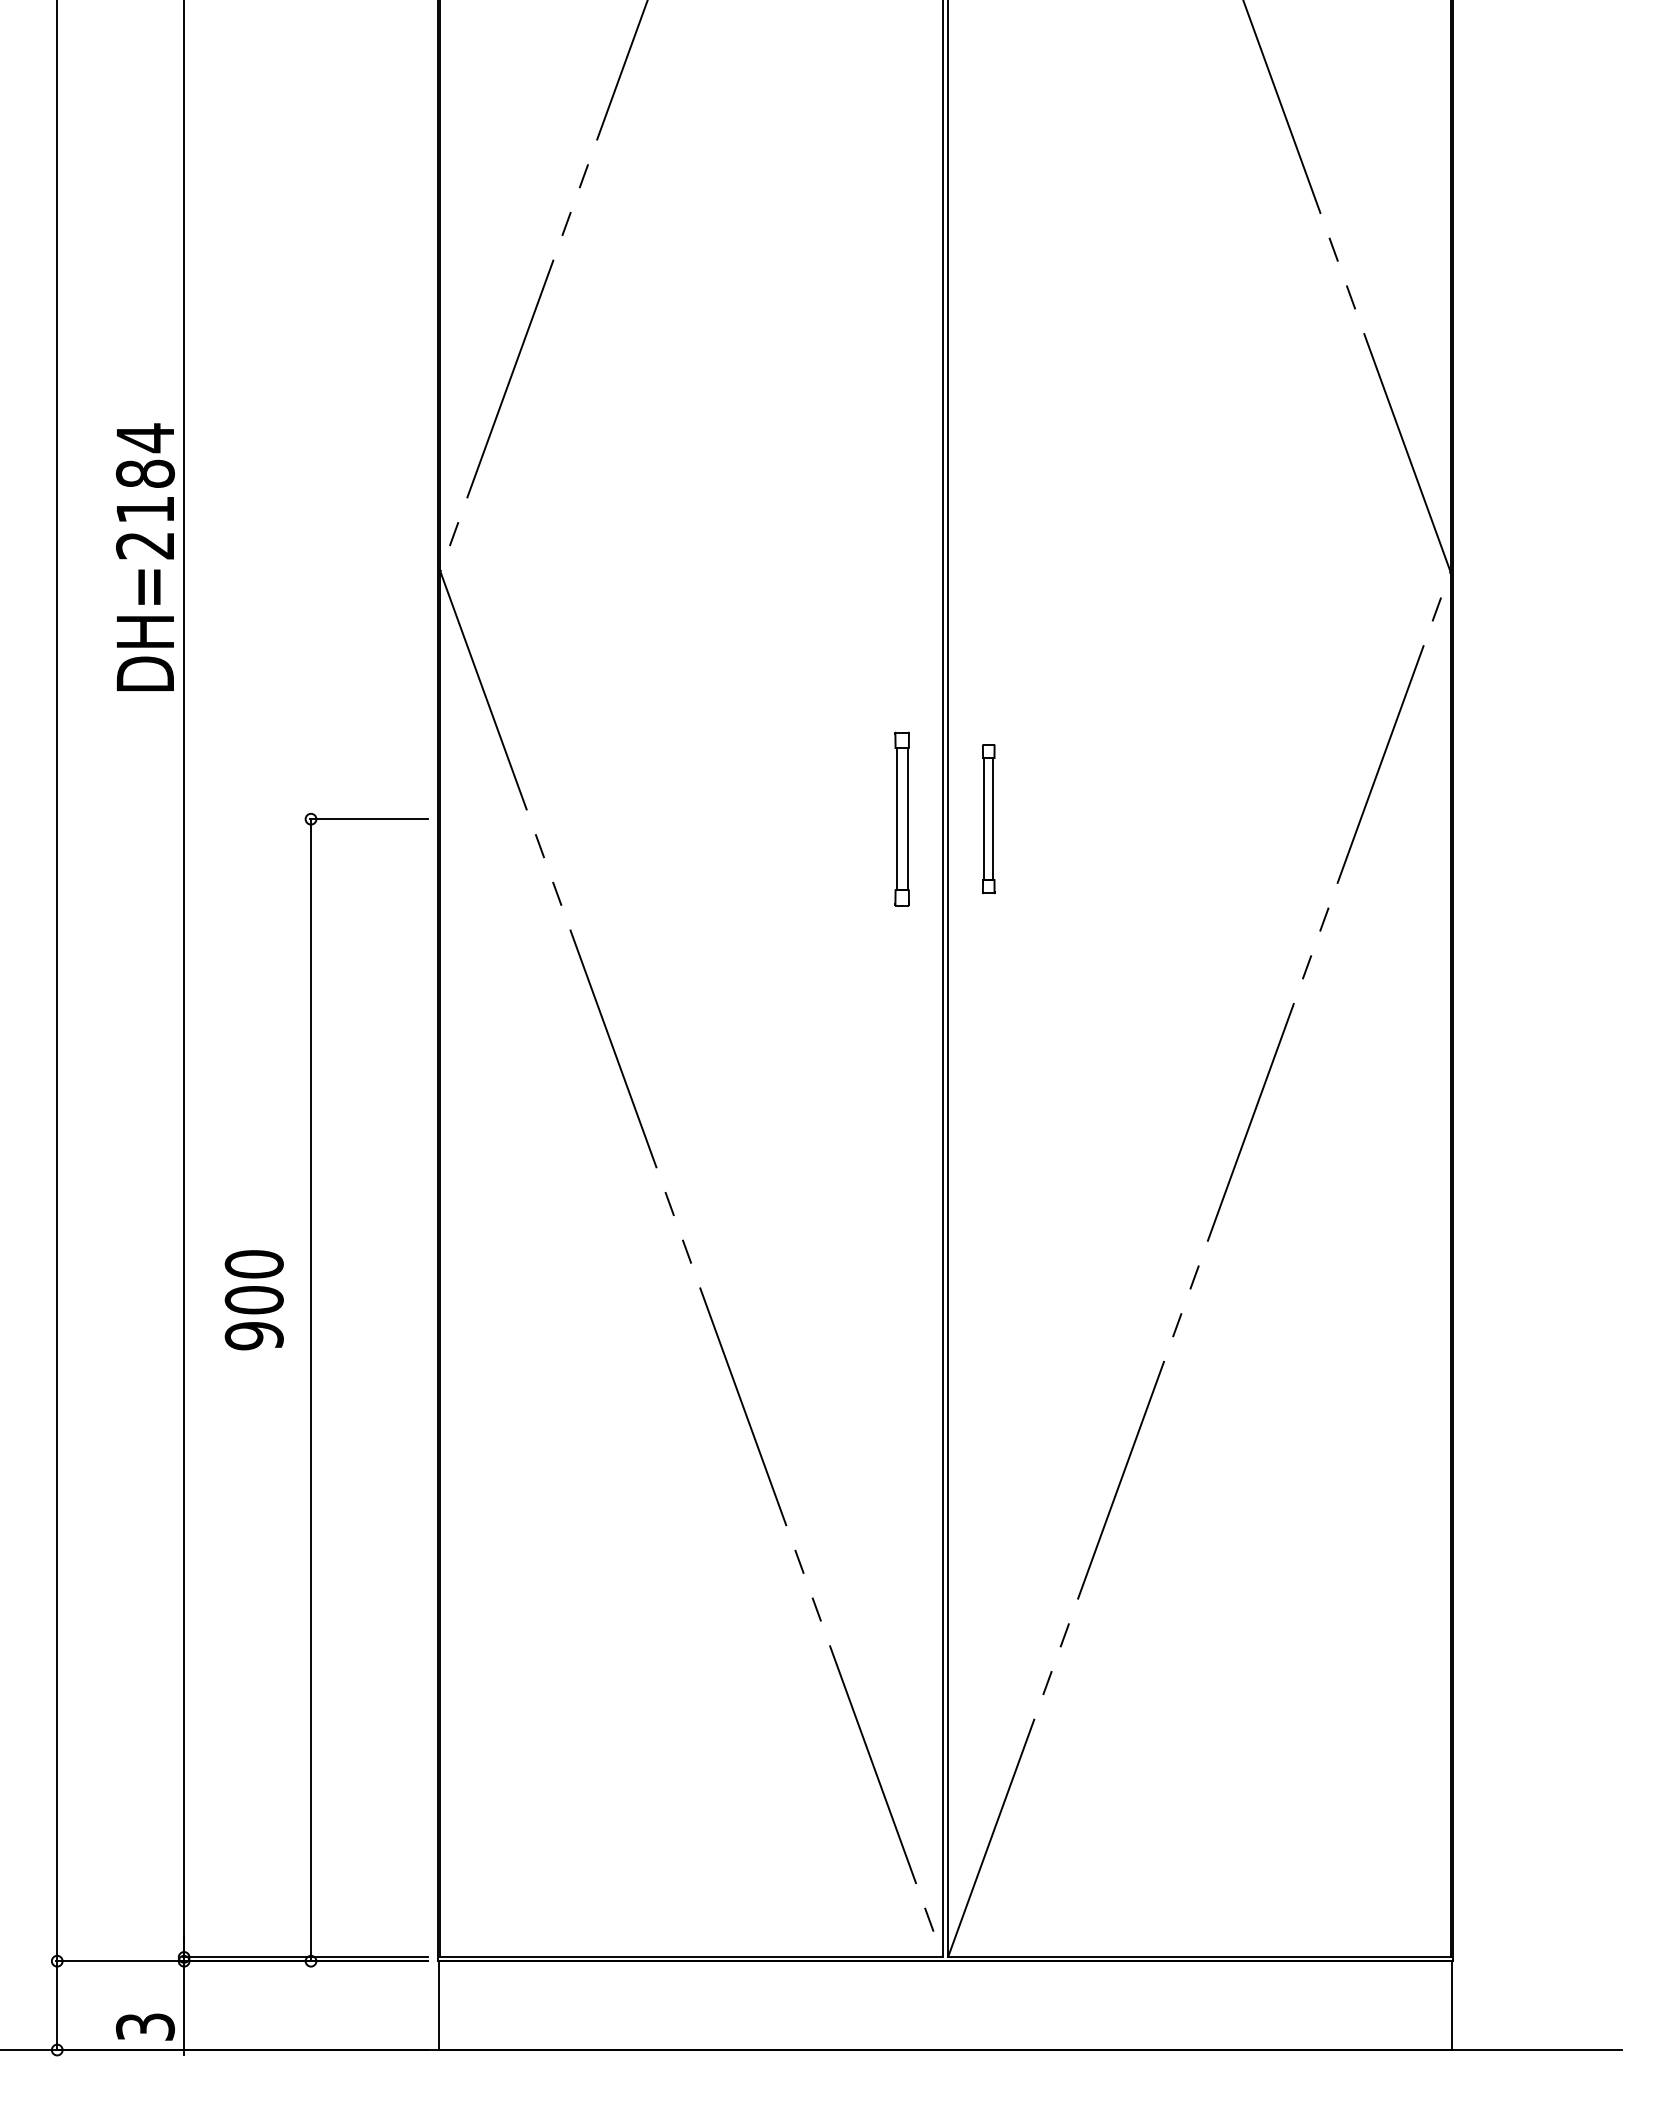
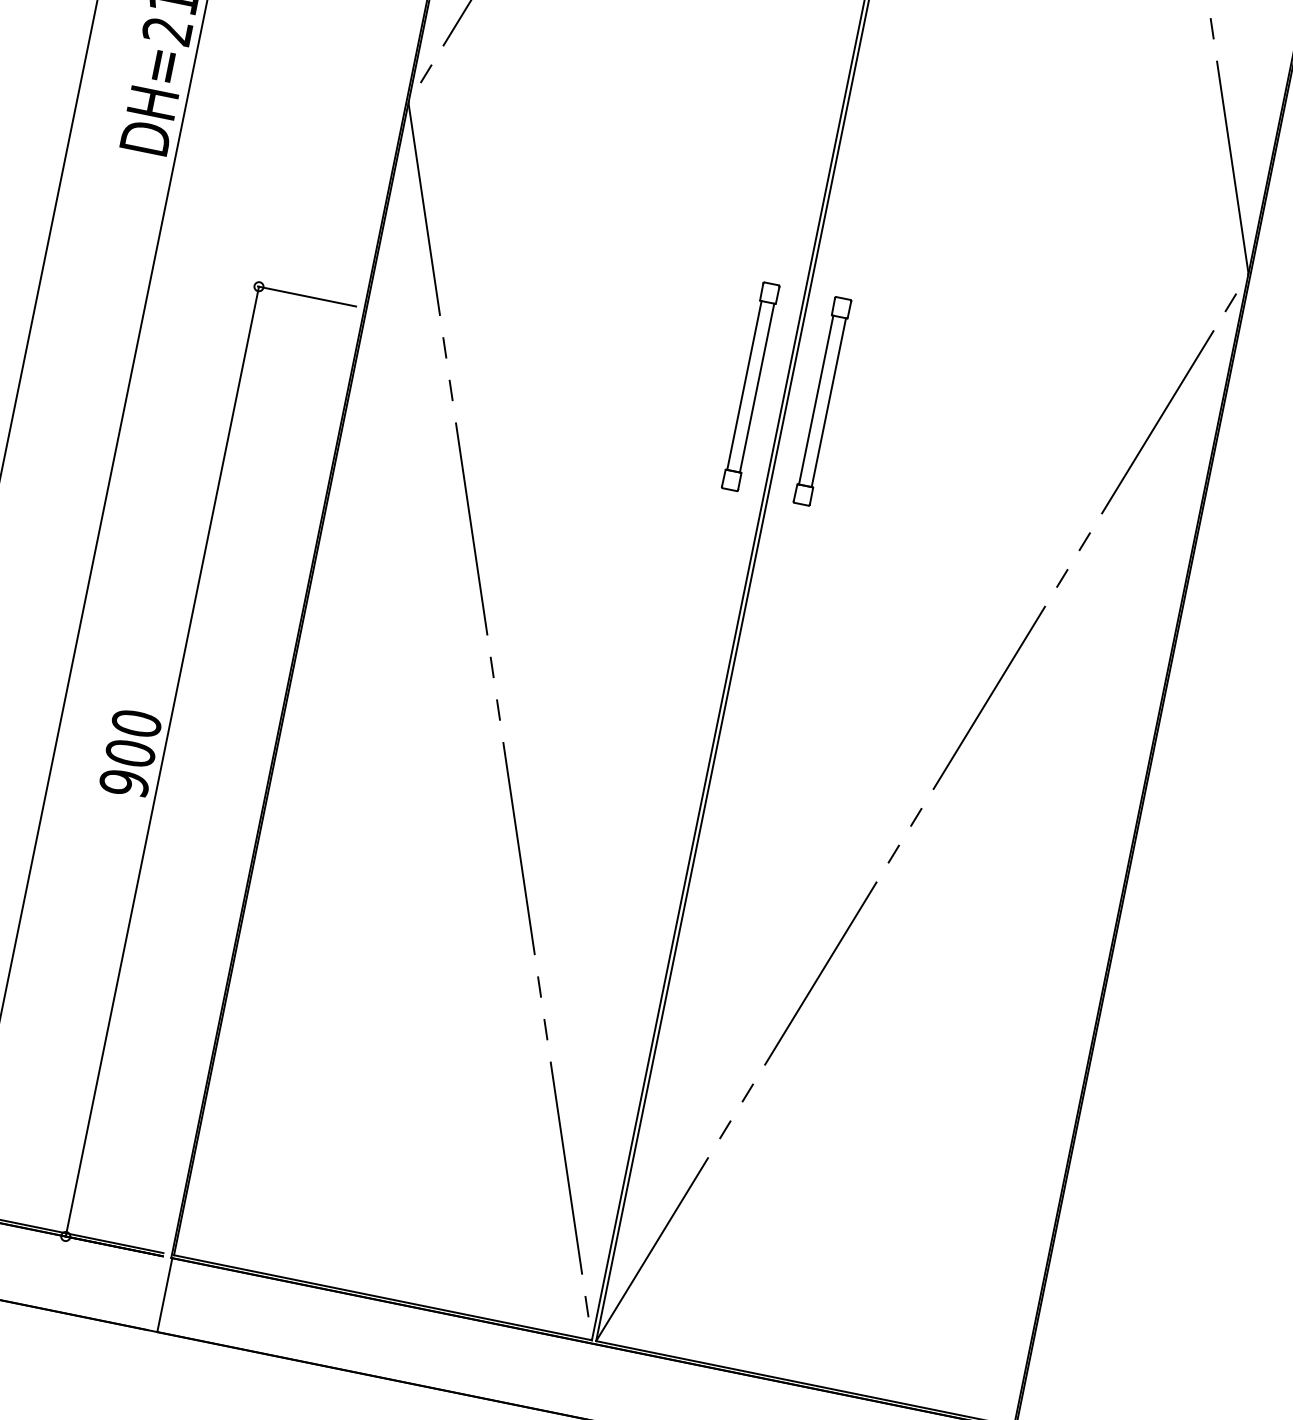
part: (901, 818) -> (750, 386), size x1.43
part: (988, 818) -> (822, 400), size x1.67
text: (253, 1300) -> (129, 753), moved

